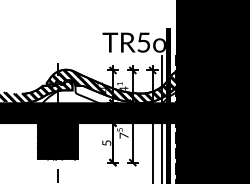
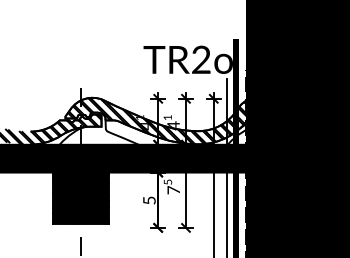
text: (143, 42) -> (201, 59), TR5o -> TR2o

